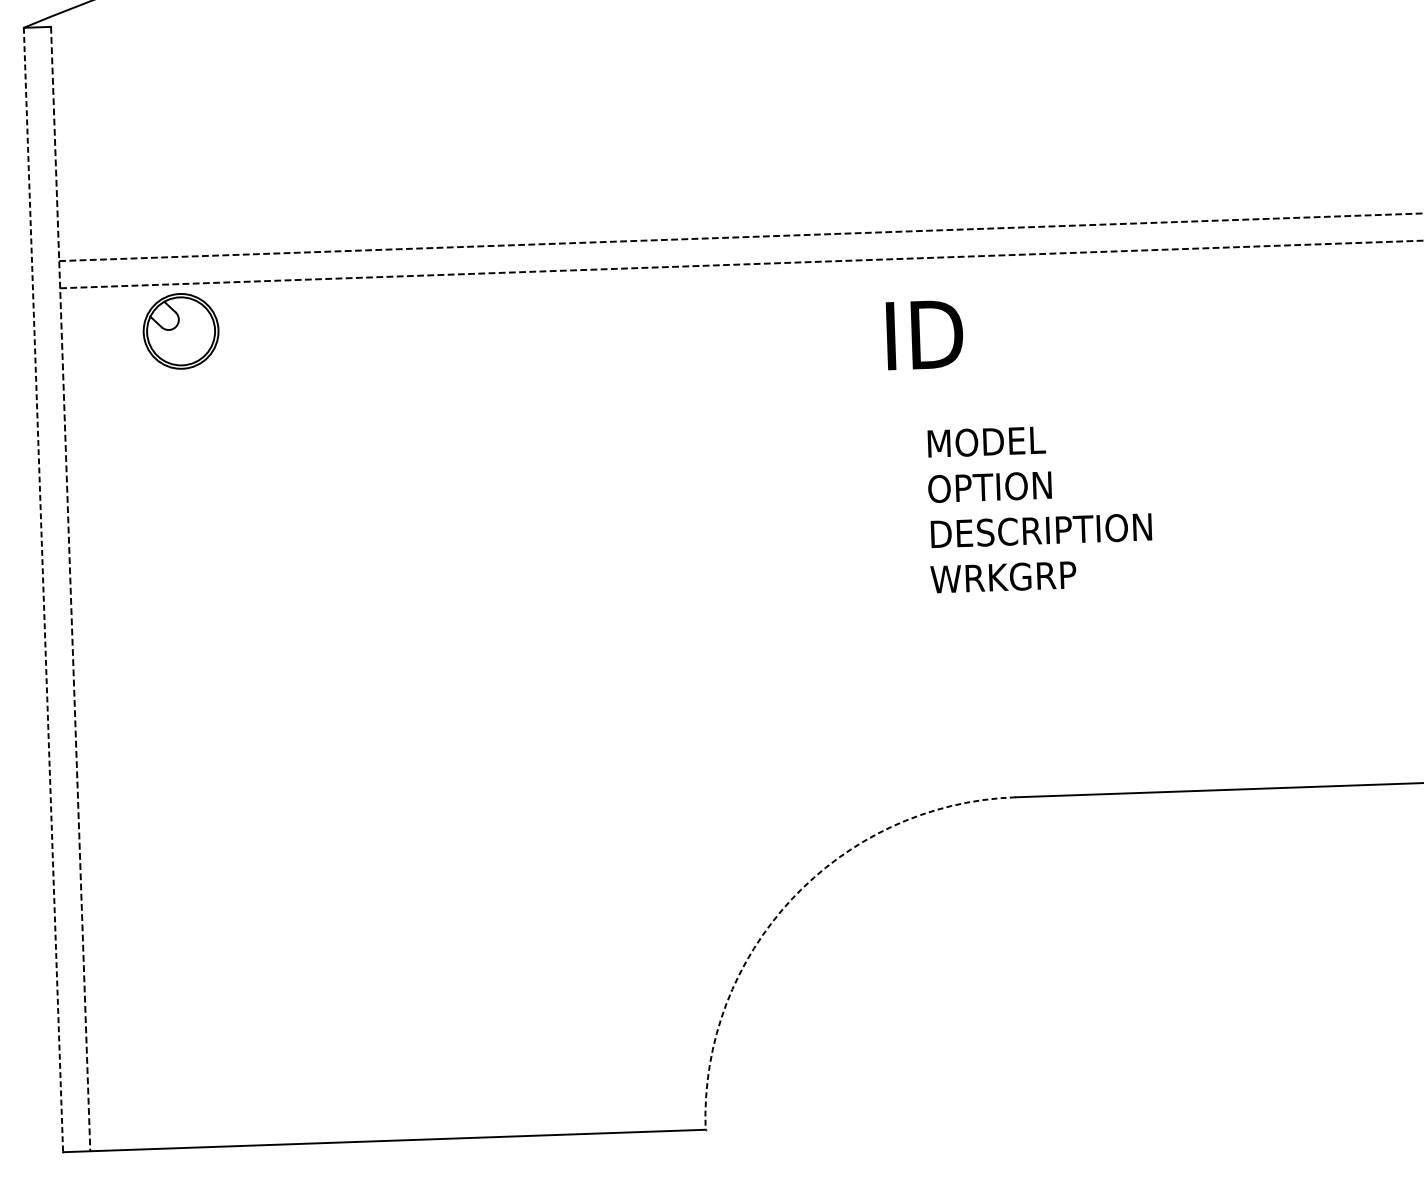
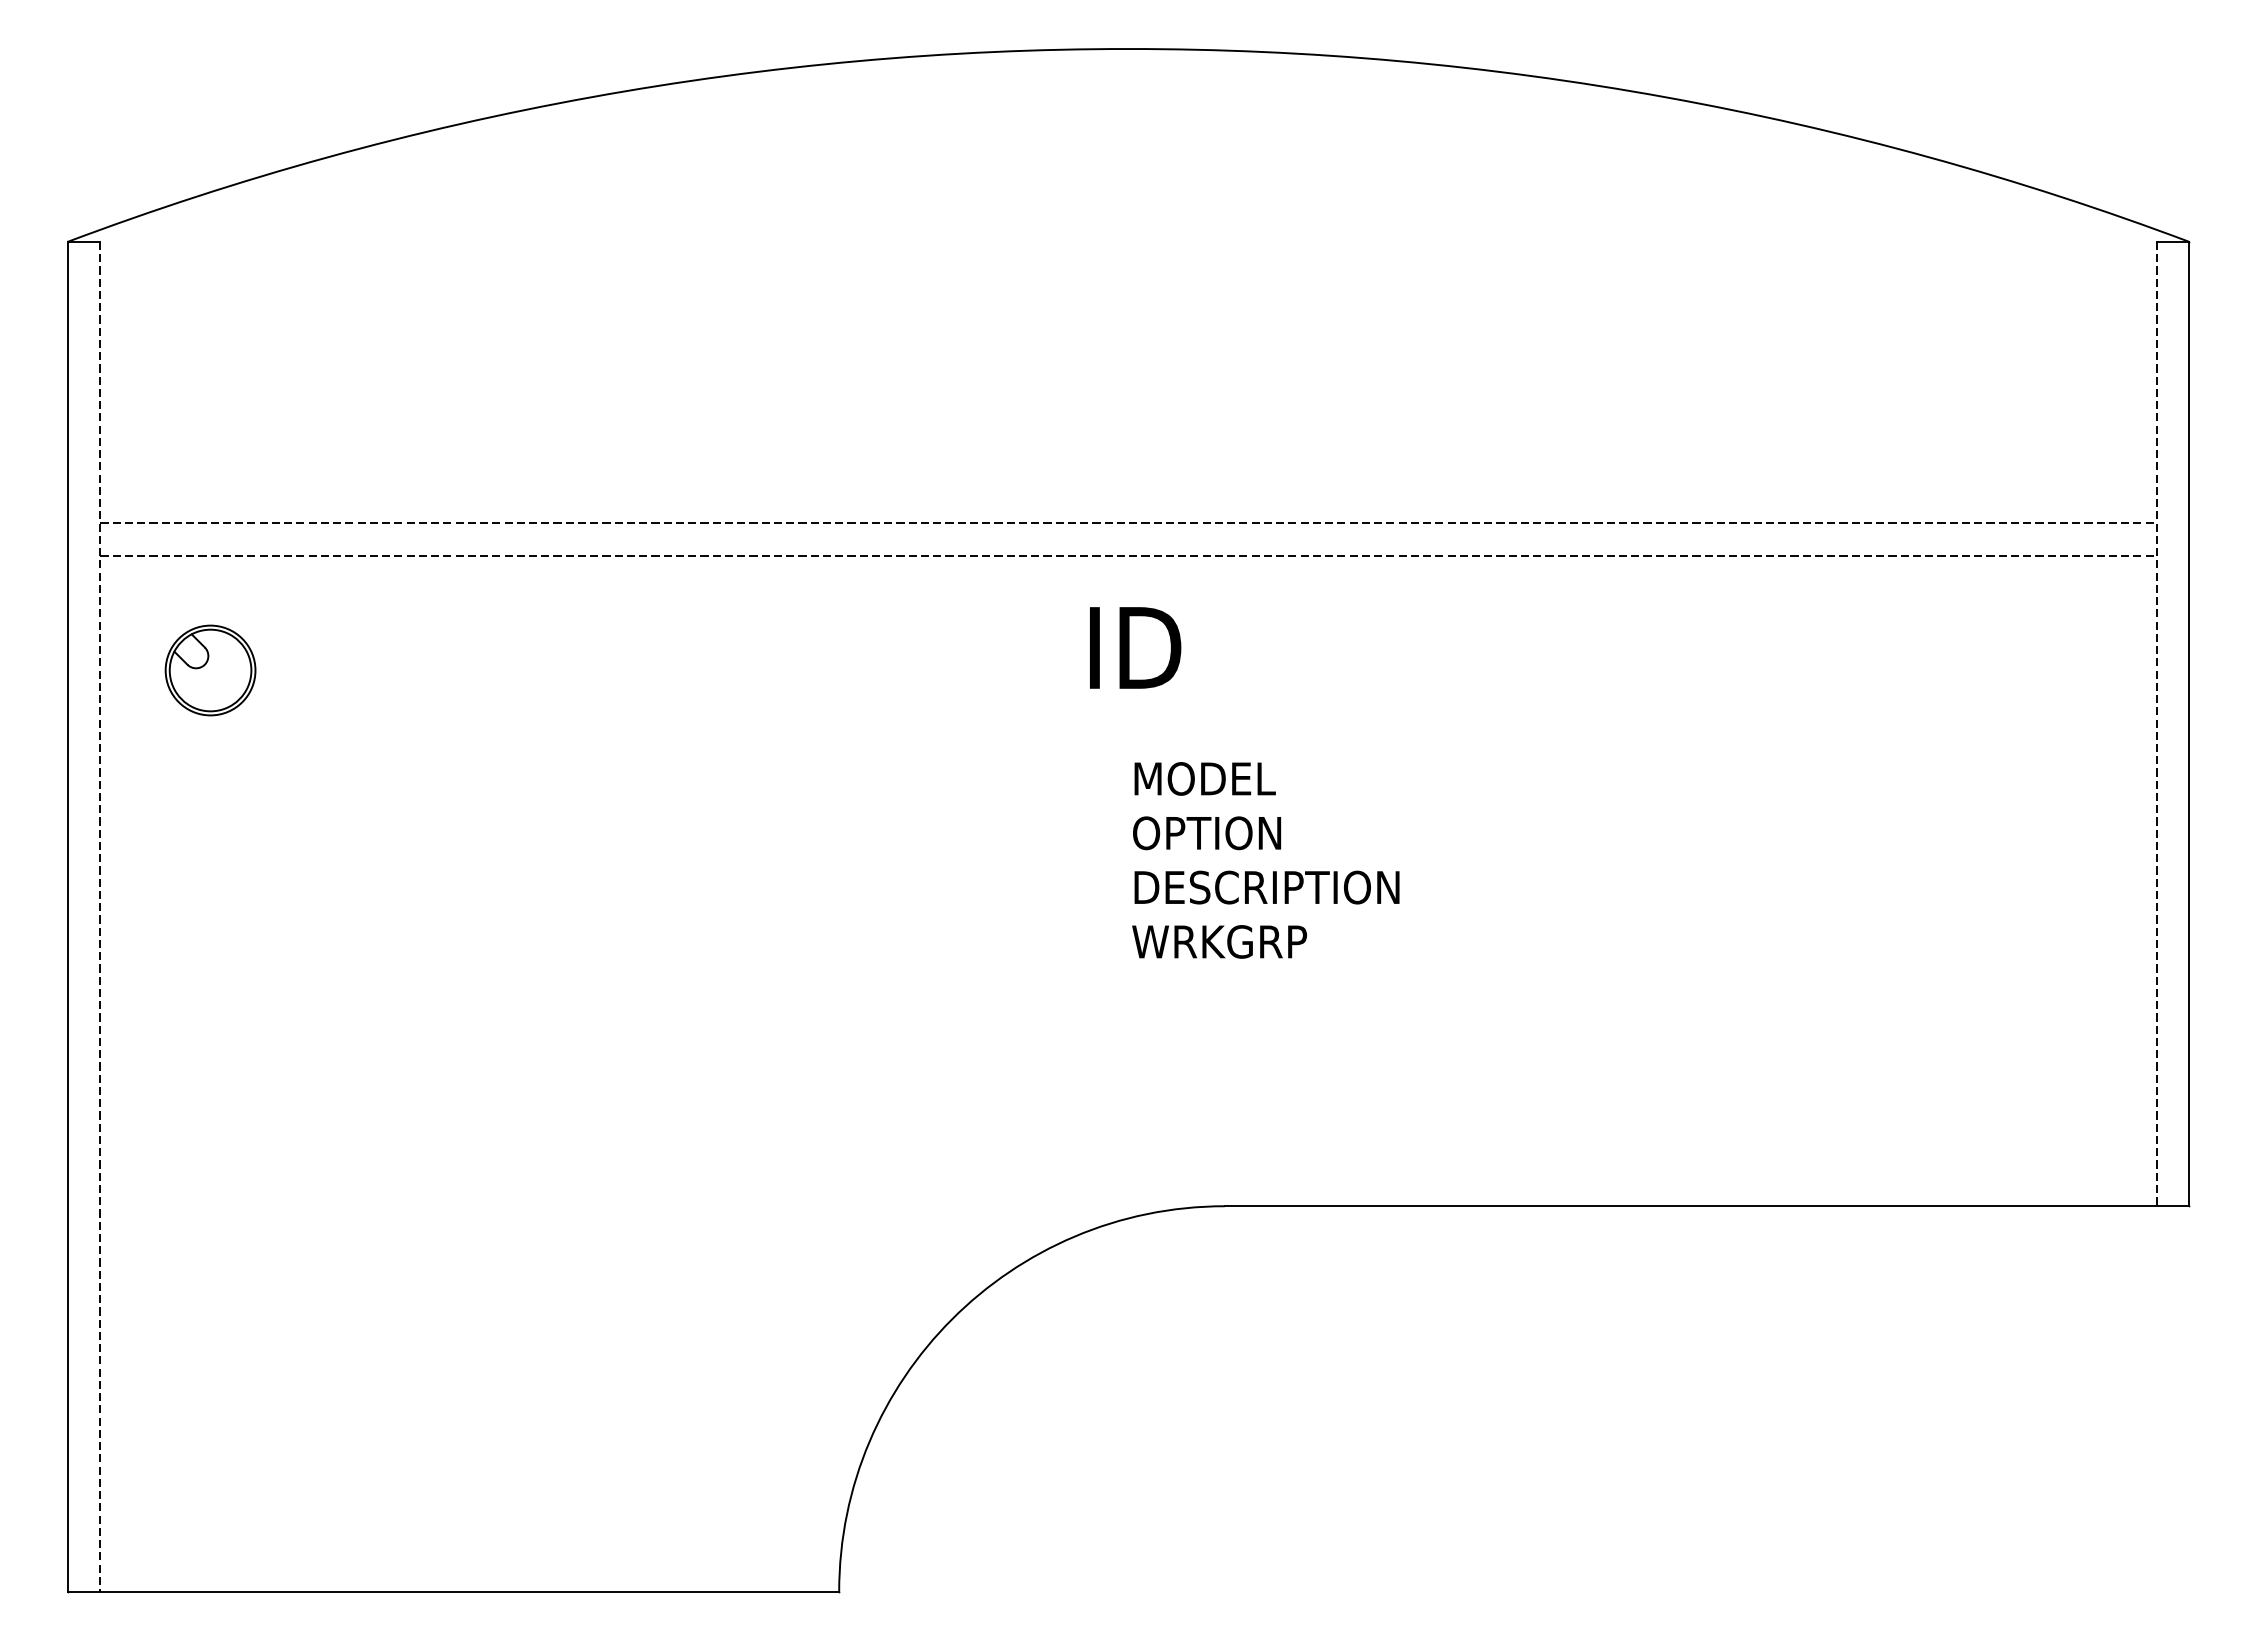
part: (181, 331) -> (210, 670), moved
line: (43, 590) -> (67, 917), dashed -> solid
arc: (792, 899) -> (952, 1319), dashed -> solid

